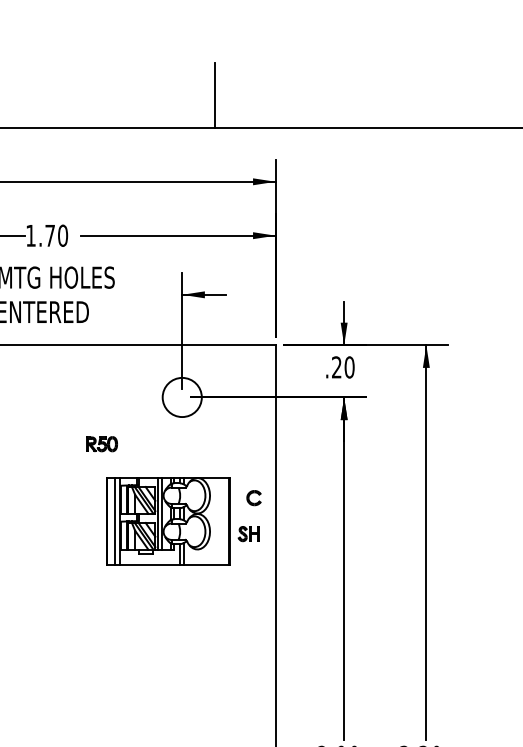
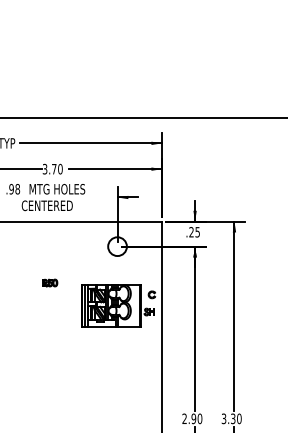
line: (215, 94) -> (133, 101), removed
text: (29, 234) -> (44, 168), 1.70 -> 3.70
text: (349, 367) -> (197, 232), .20 -> .25
part: (102, 443) -> (50, 282), moved

